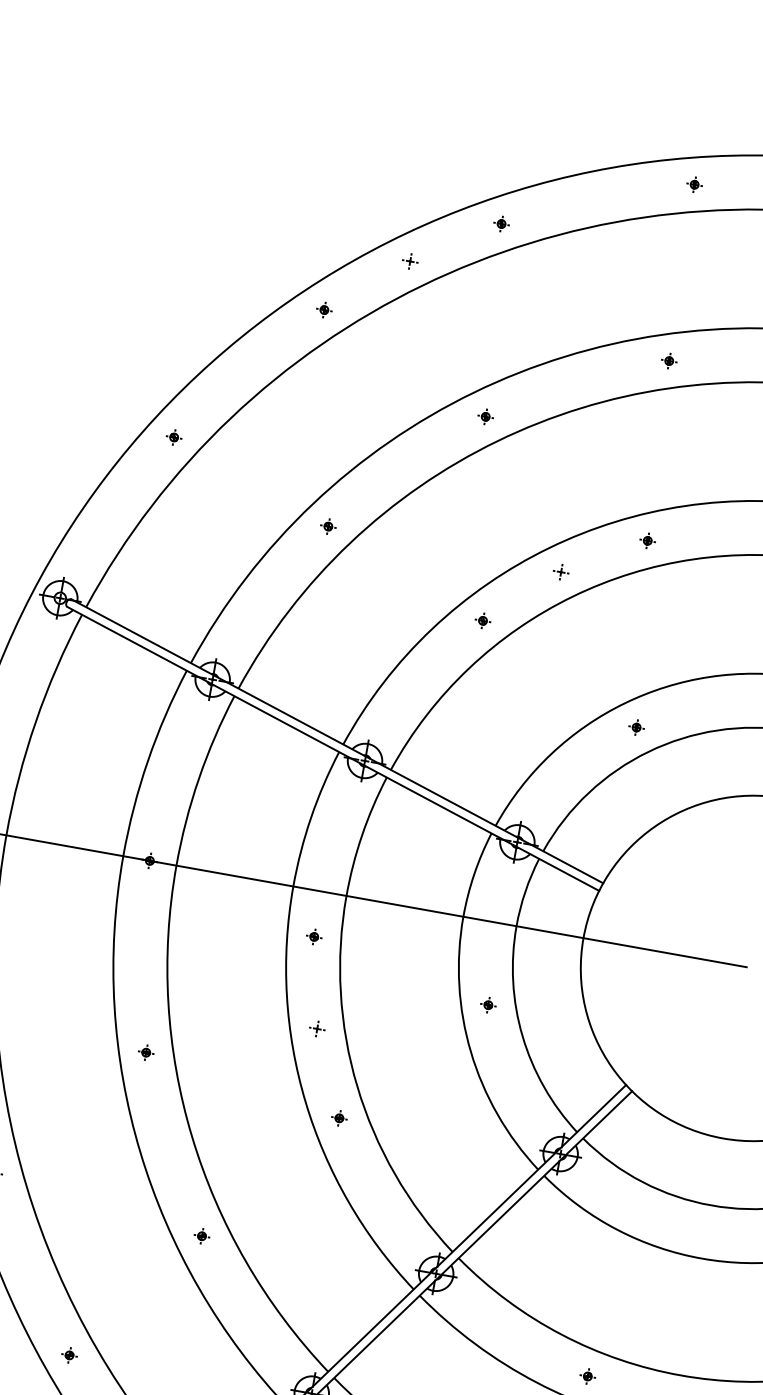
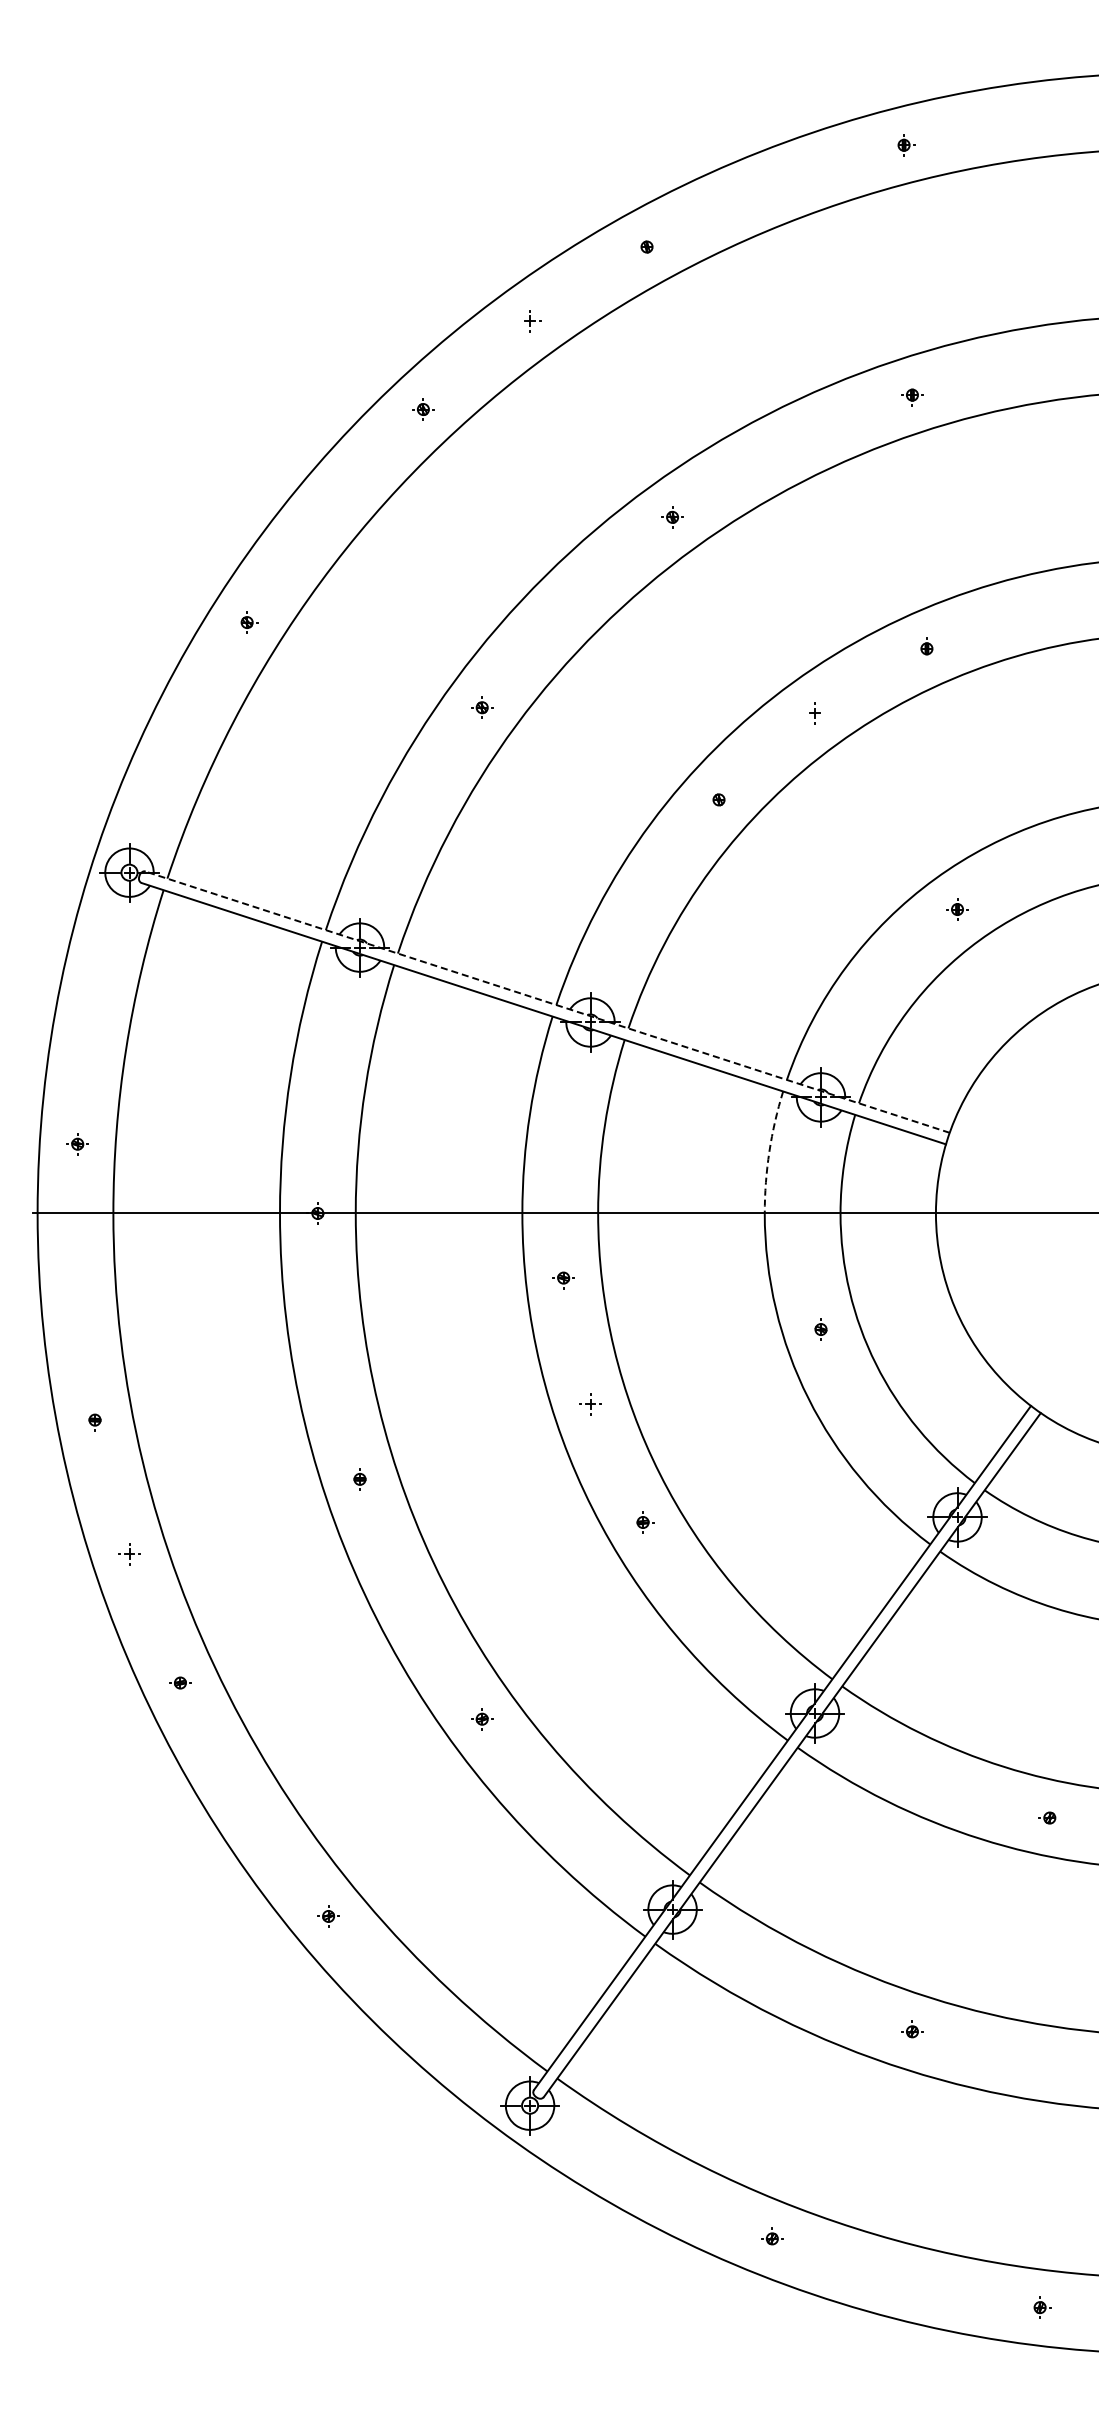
line: (337, 741) -> (547, 1002), solid -> dashed
arc: (474, 873) -> (769, 1151), solid -> dashed

